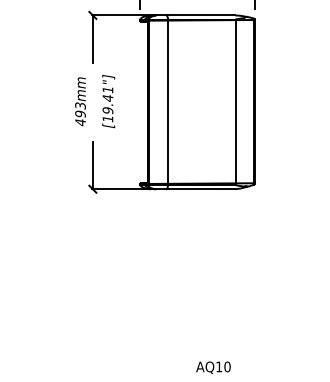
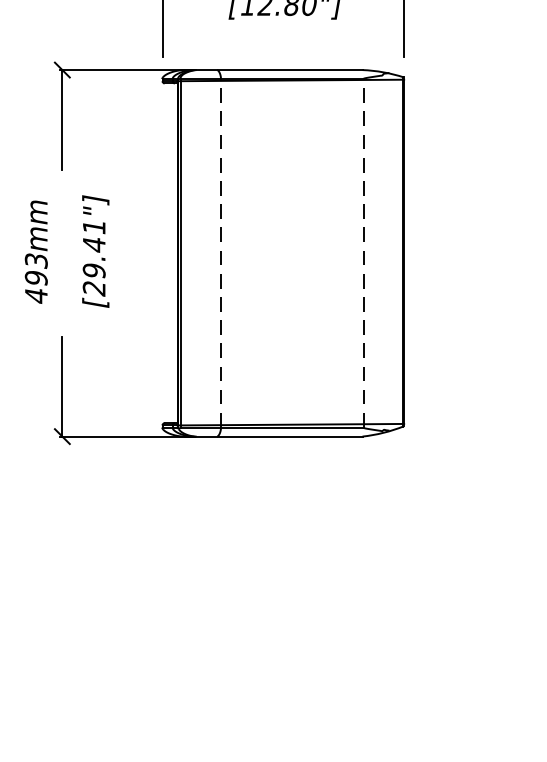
line: (168, 102) -> (221, 253), solid -> dashed
line: (235, 102) -> (363, 253), solid -> dashed
text: (107, 118) -> (93, 287), [19.41"] -> [29.41"]

